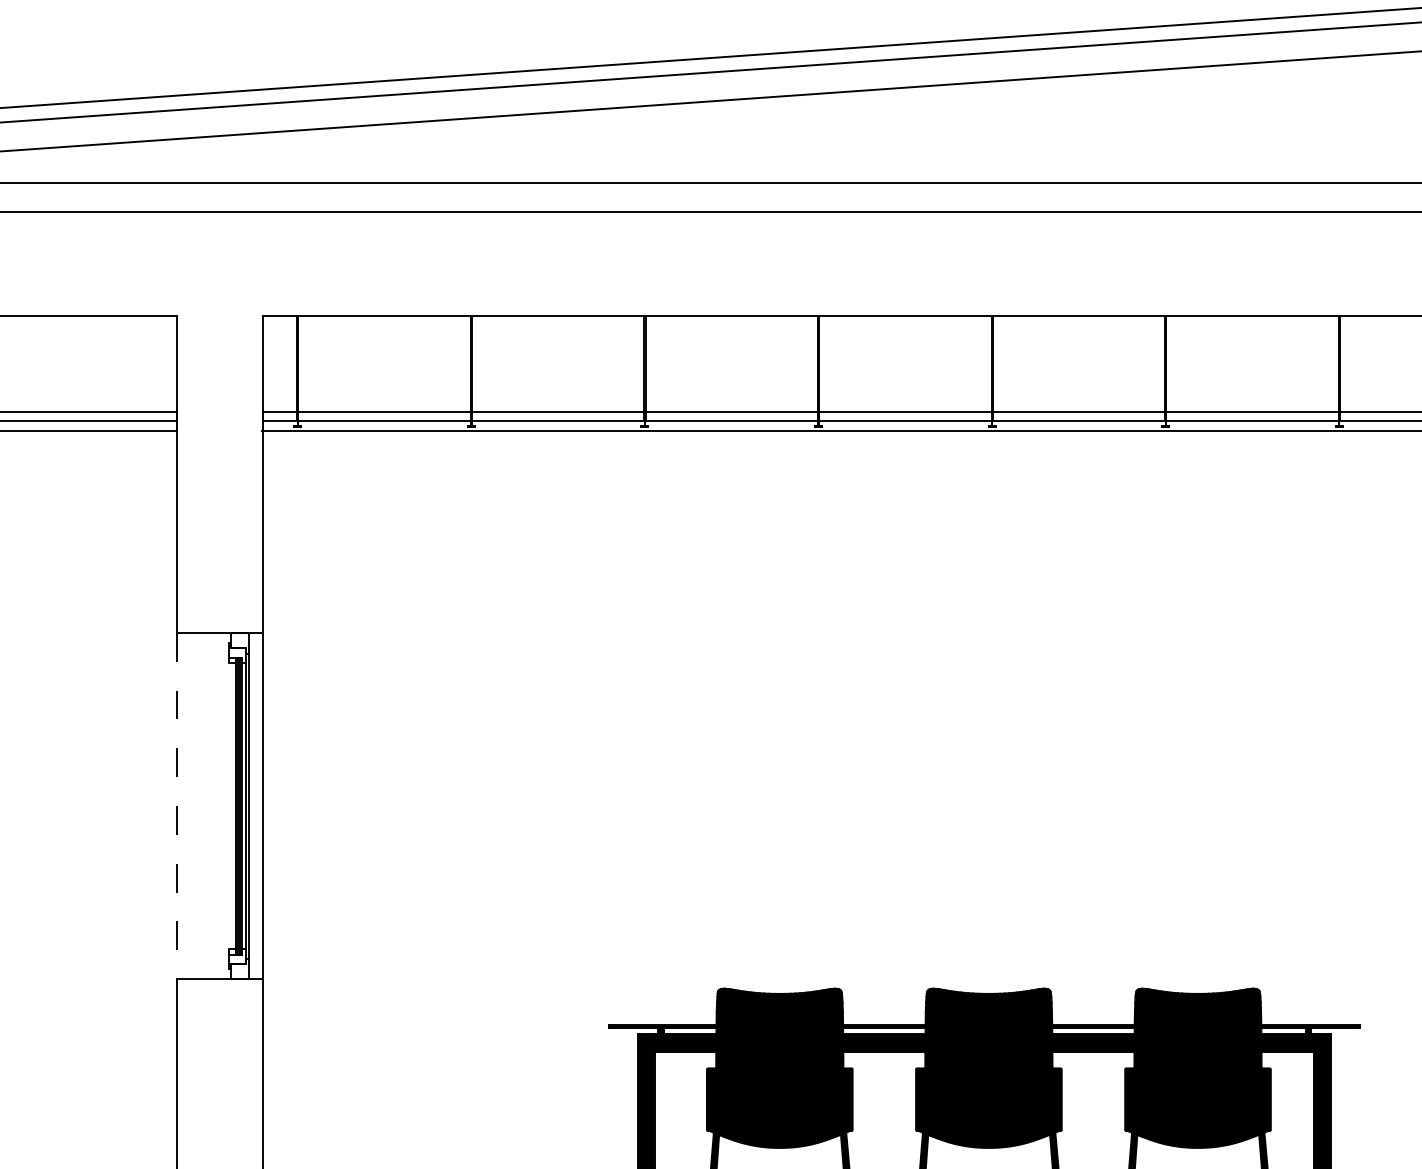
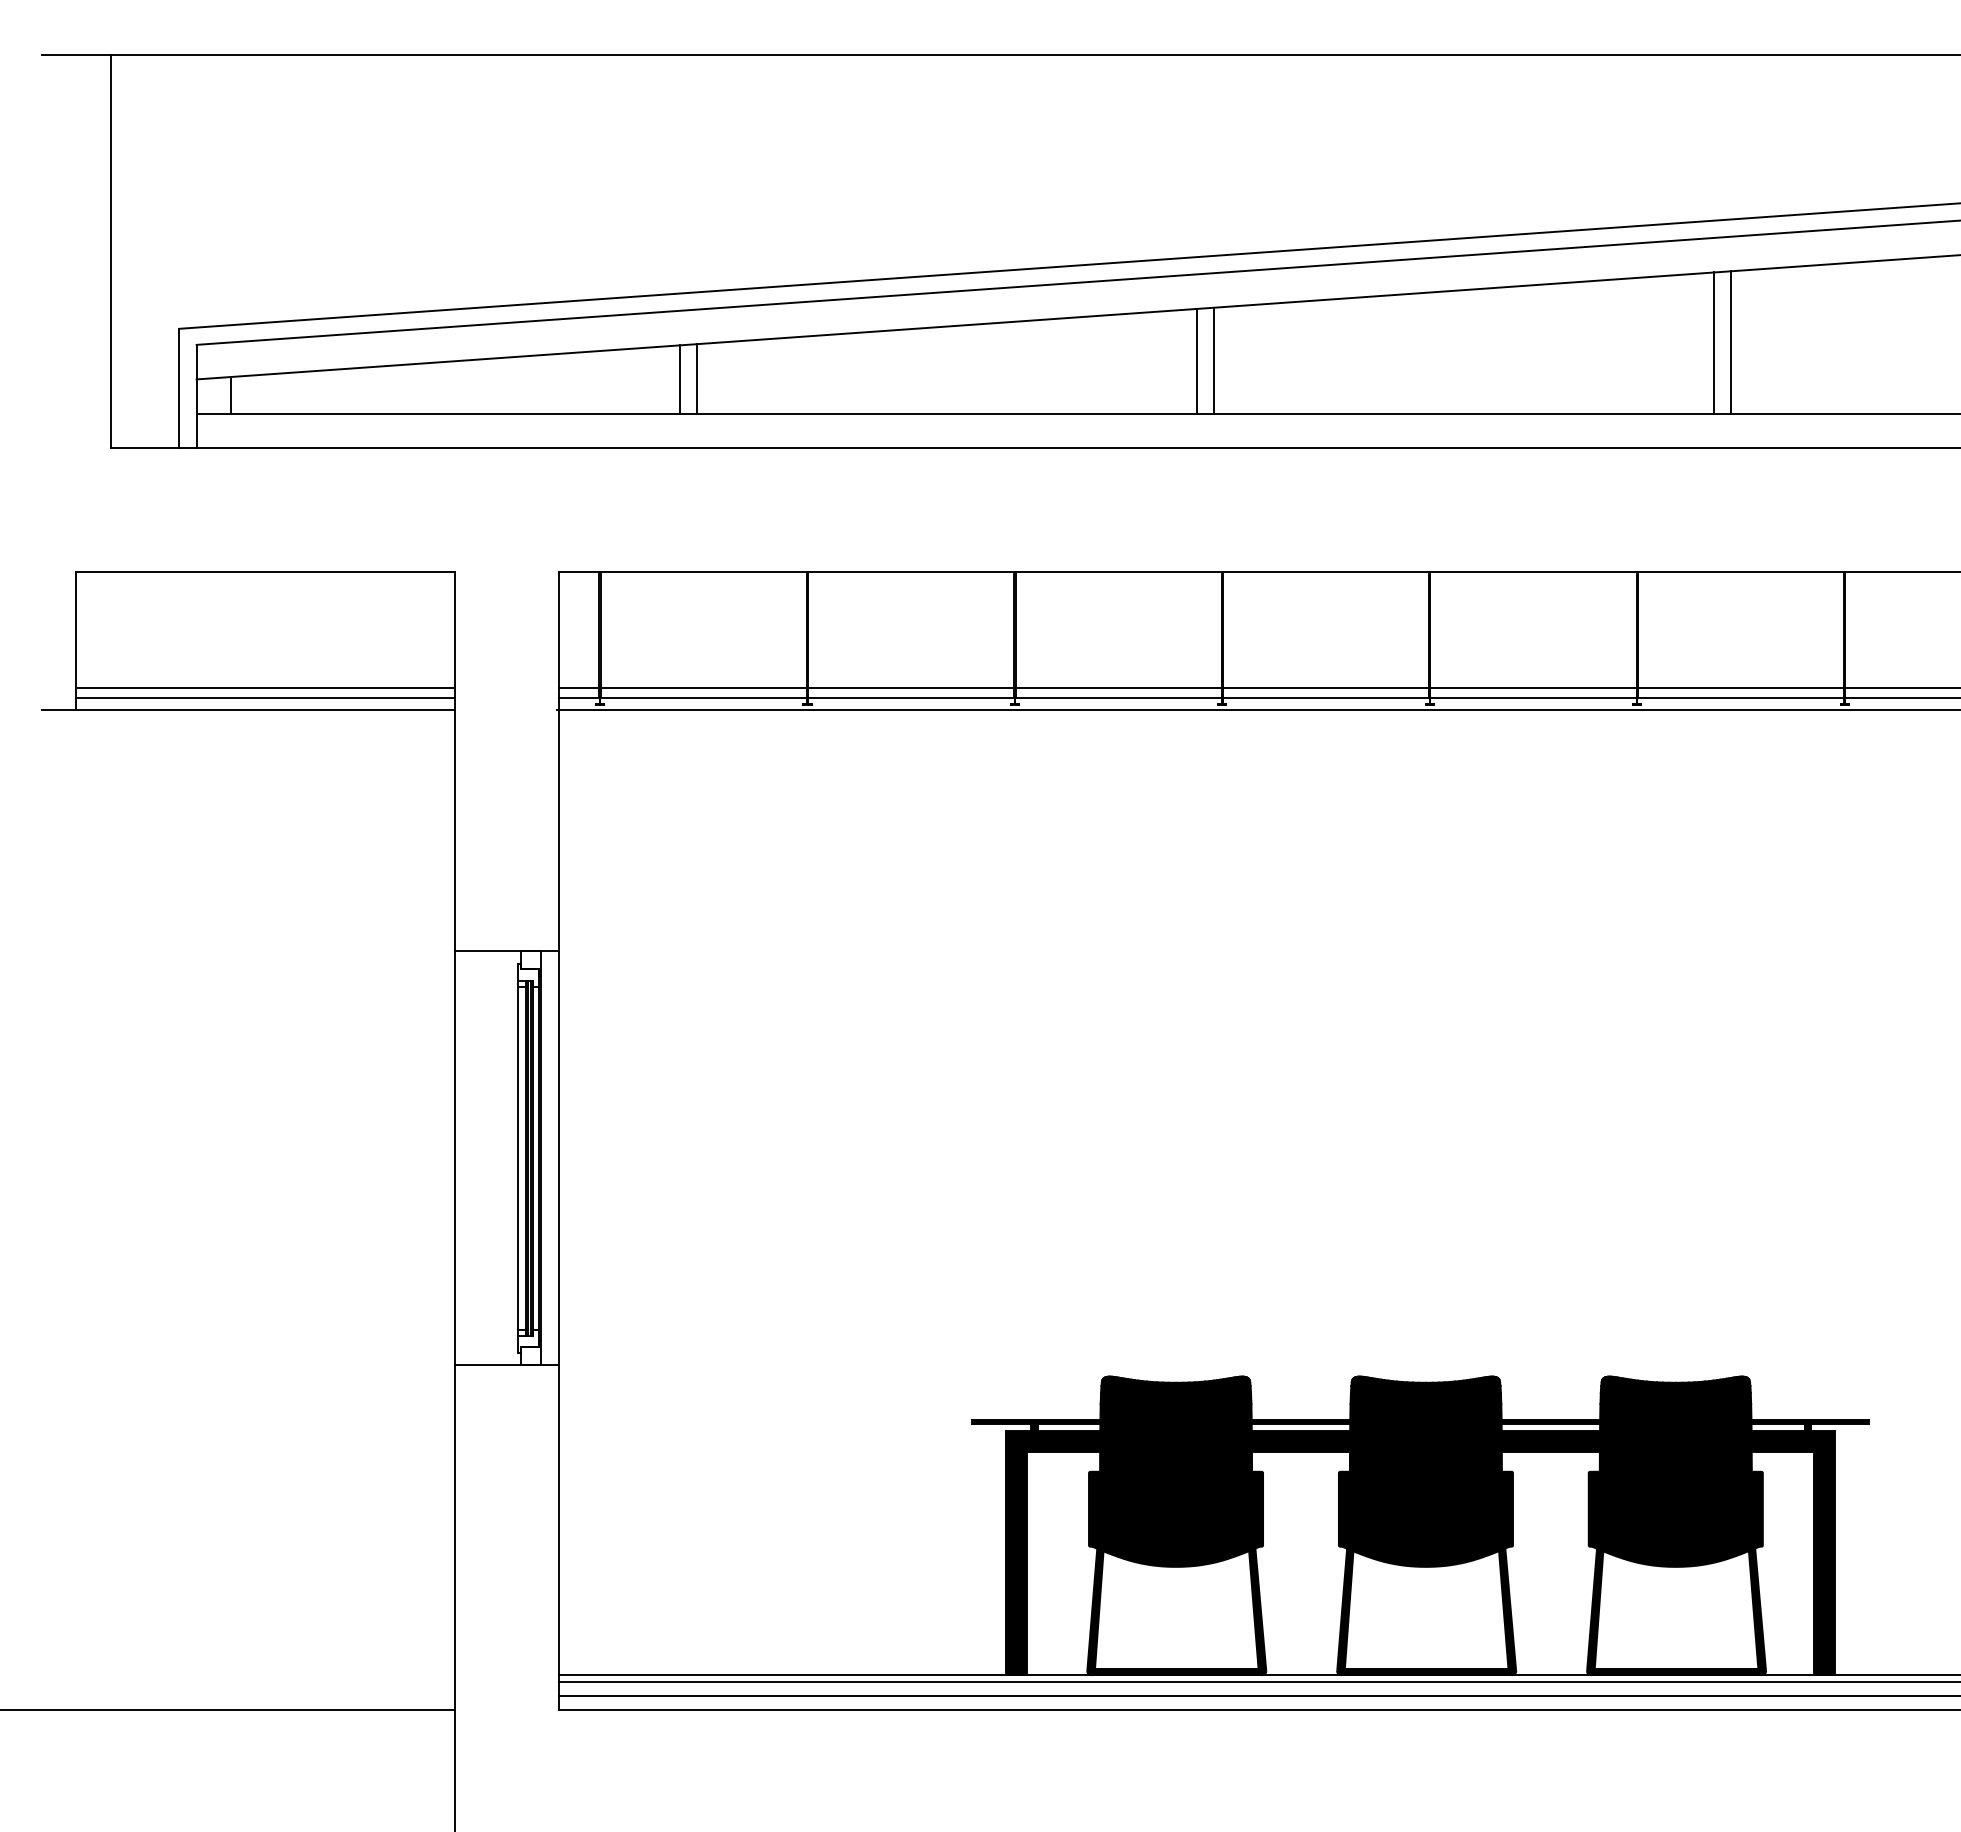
line: (1230, 123) -> (1714, 342), added
line: (1244, 123) -> (1731, 342), added
line: (797, 138) -> (1197, 360), added
line: (811, 138) -> (1214, 360), added
line: (379, 153) -> (697, 378), added
line: (365, 154) -> (680, 379), added
line: (229, 805) -> (518, 1157), added
line: (176, 806) -> (455, 1158), dashed -> solid

